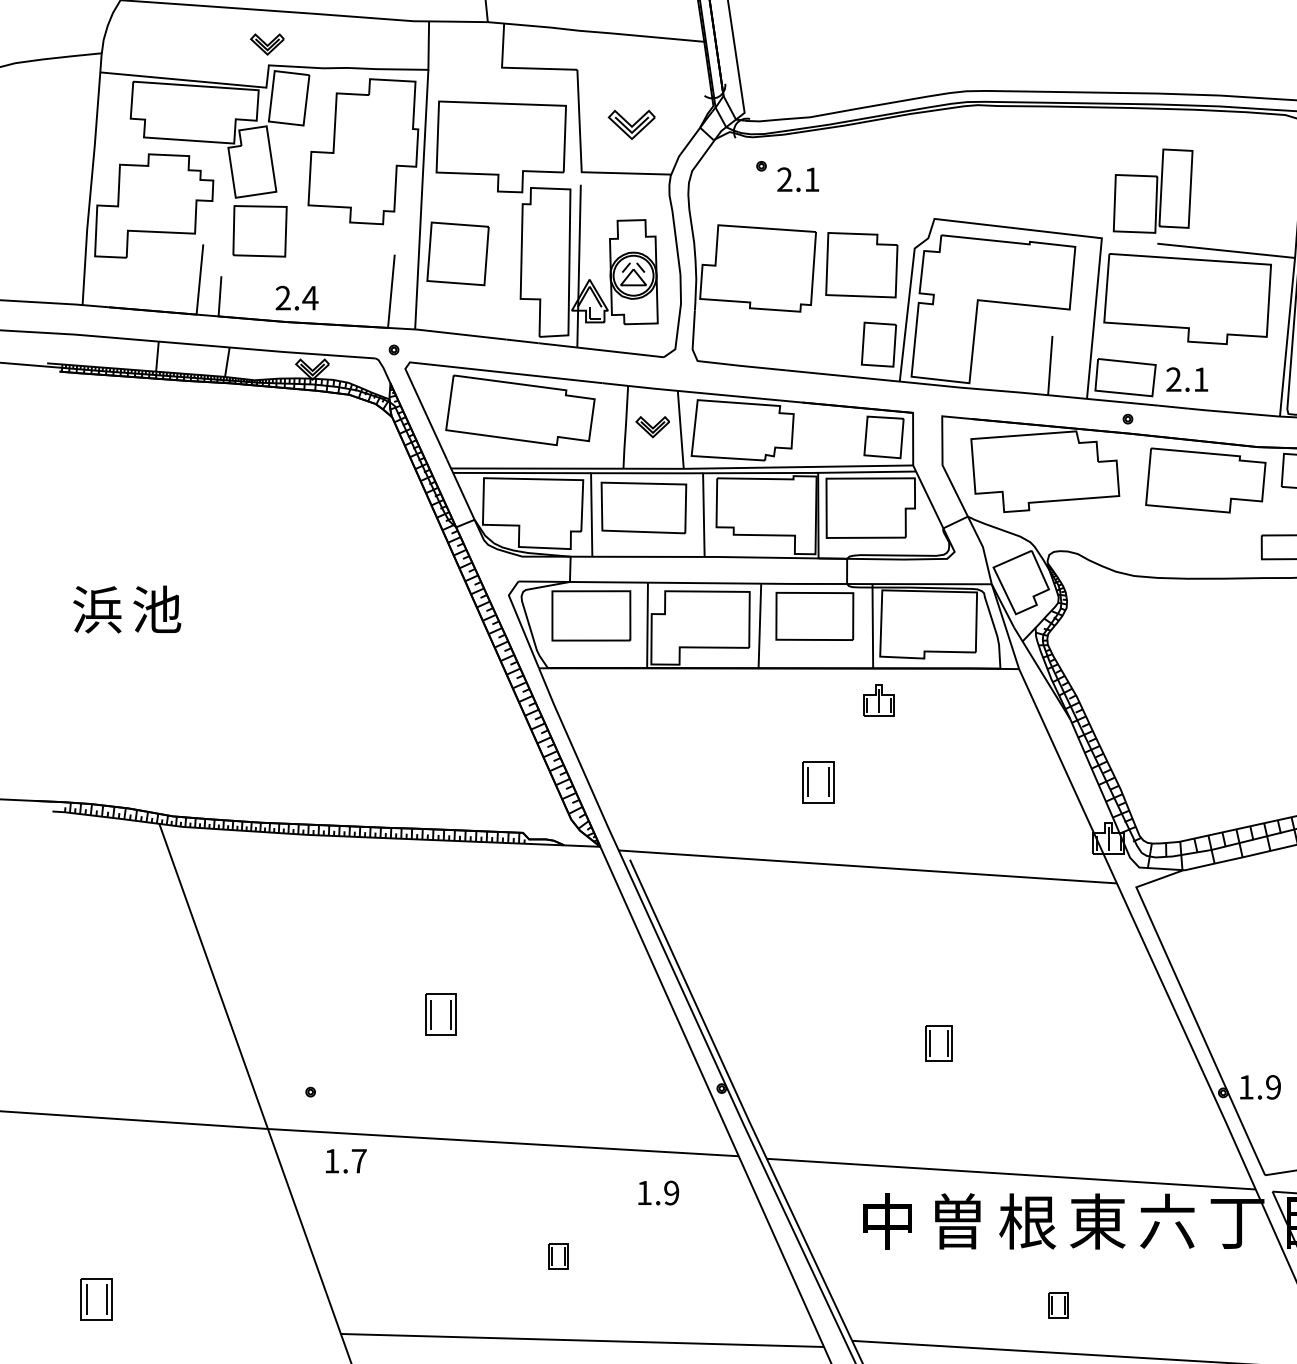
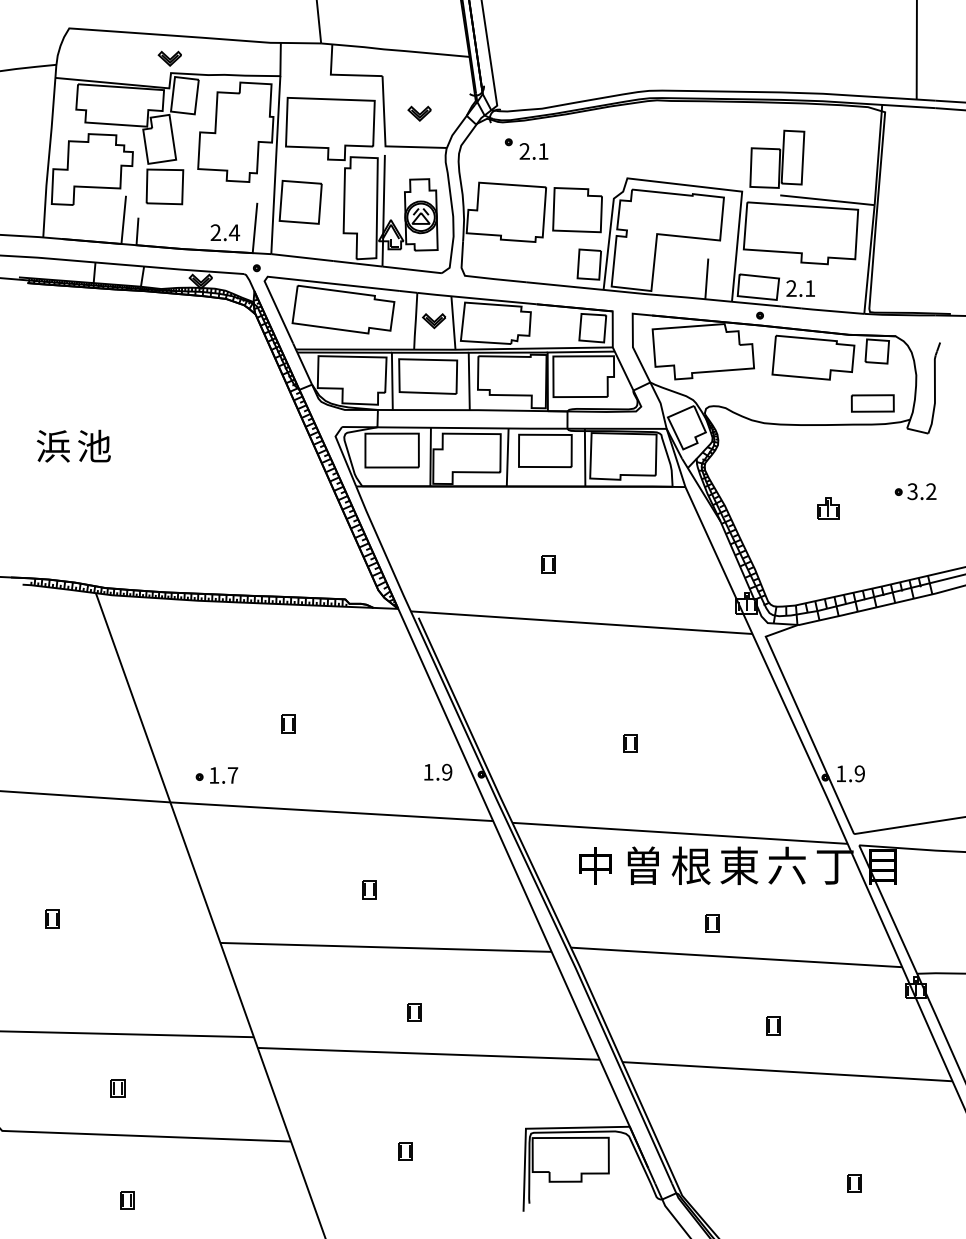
part: (631, 124) -> (419, 113), size x0.71
text: (297, 297) -> (225, 232), moved
part: (879, 700) -> (828, 508), moved
part: (819, 782) -> (548, 564), size x0.62
part: (440, 1013) -> (288, 723), size x0.62
part: (938, 1043) -> (630, 743), size x0.71
text: (346, 1161) -> (224, 775), moved
text: (658, 1191) -> (438, 771), moved
part: (96, 1298) -> (52, 918), size x0.62

